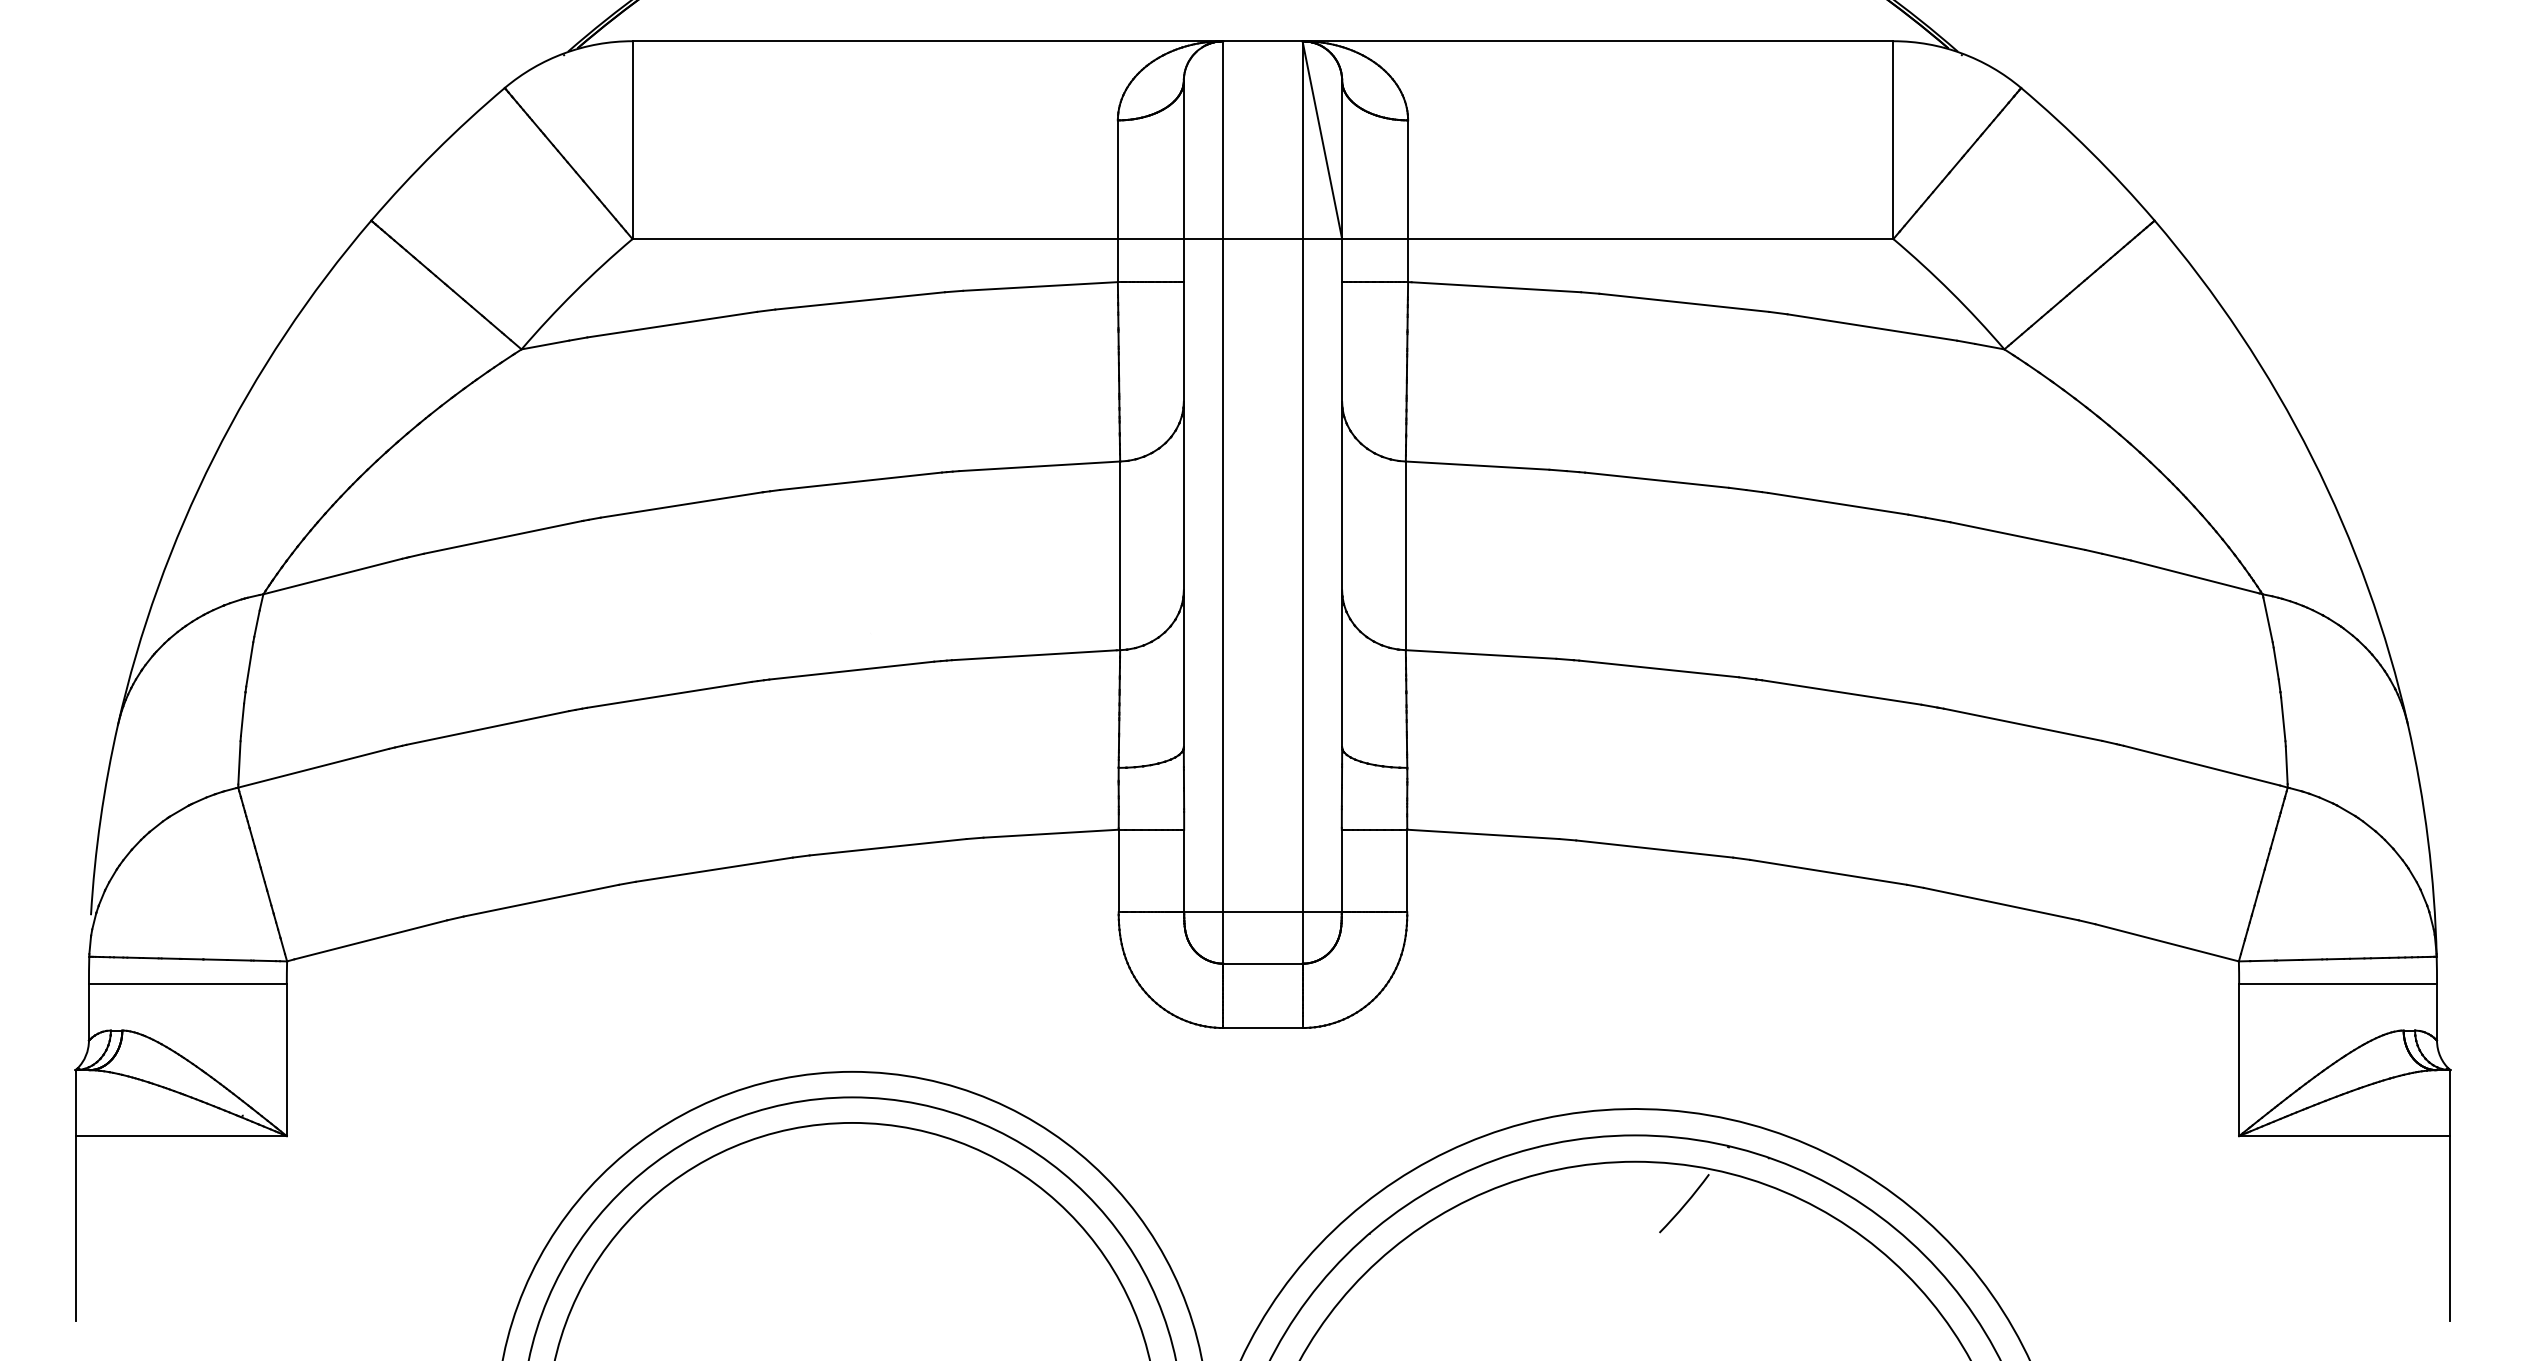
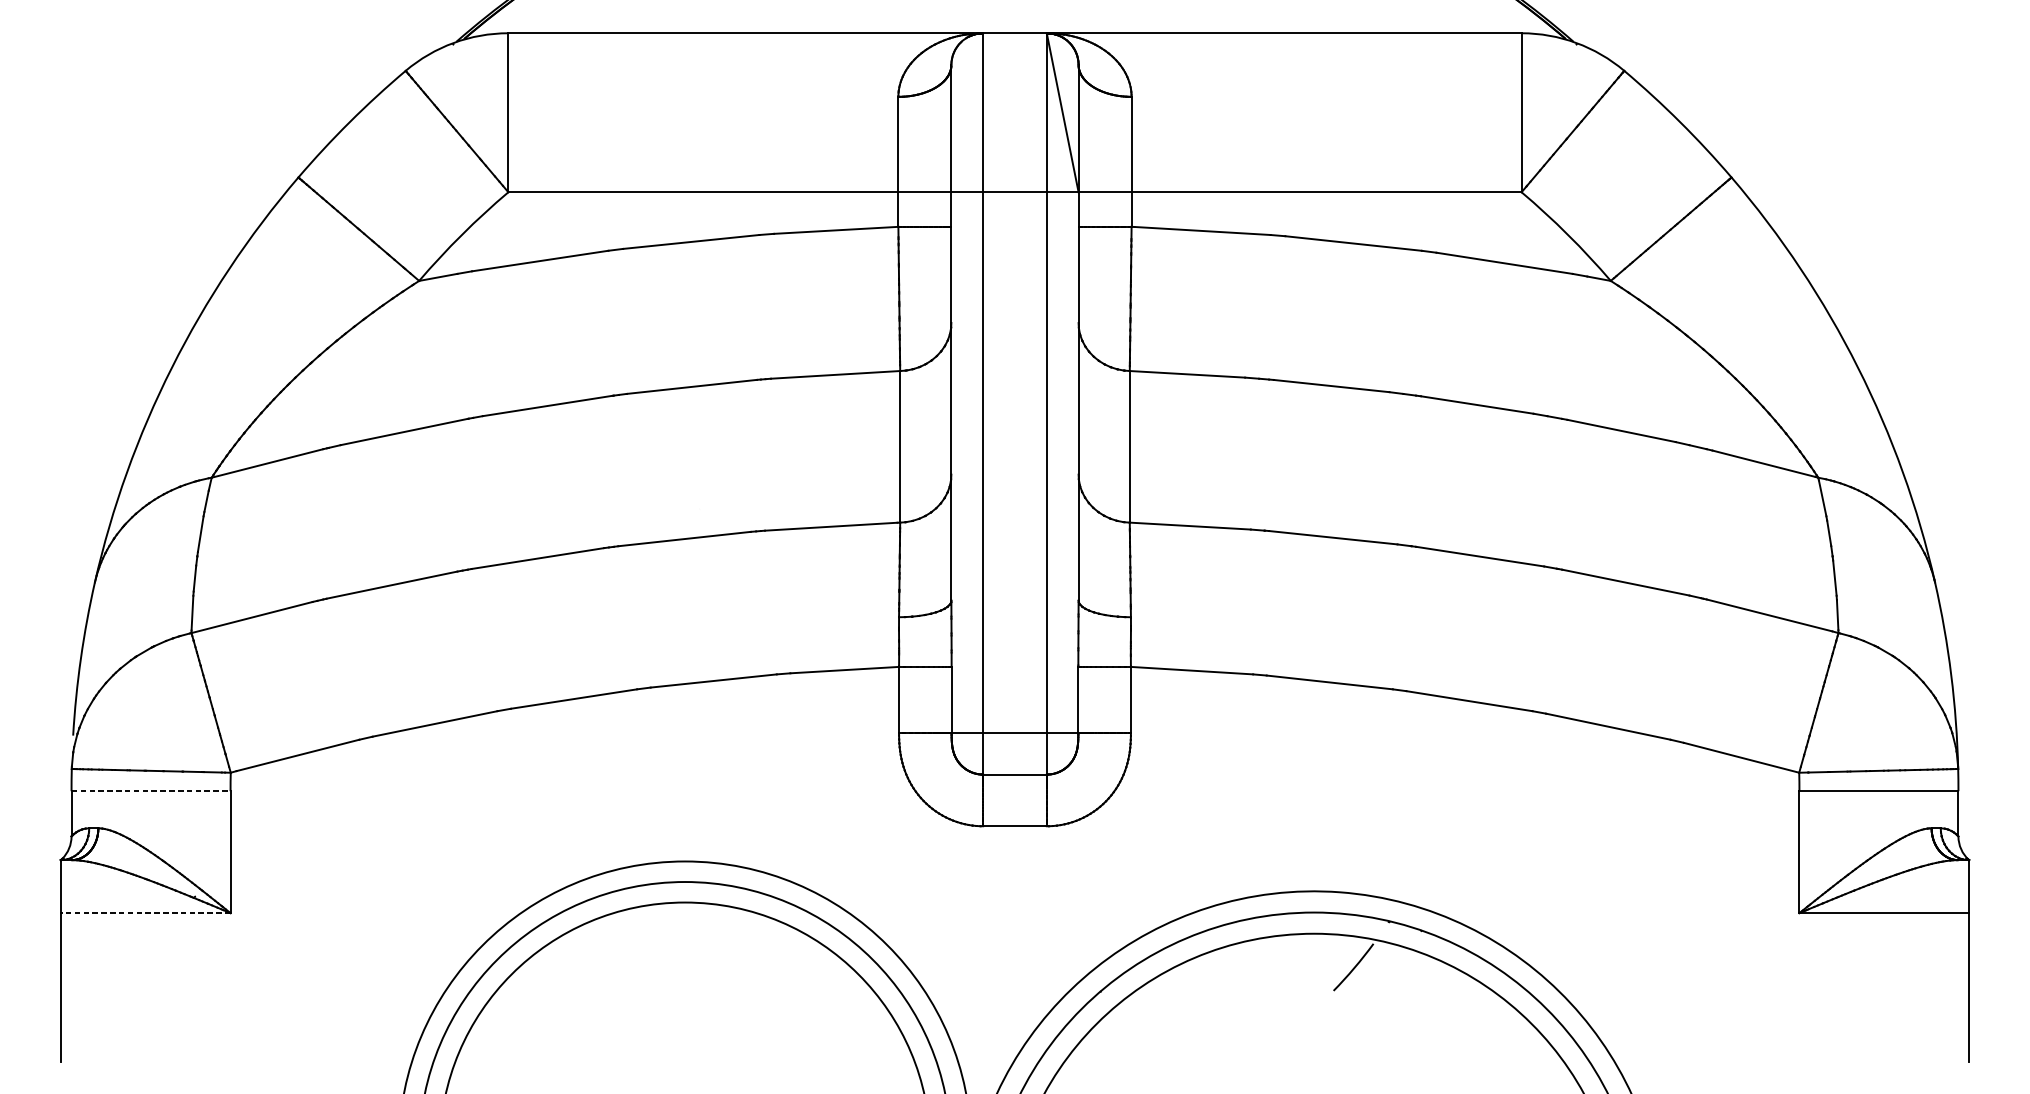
line: (188, 984) -> (151, 791), solid -> dashed
line: (181, 1136) -> (145, 913), solid -> dashed

